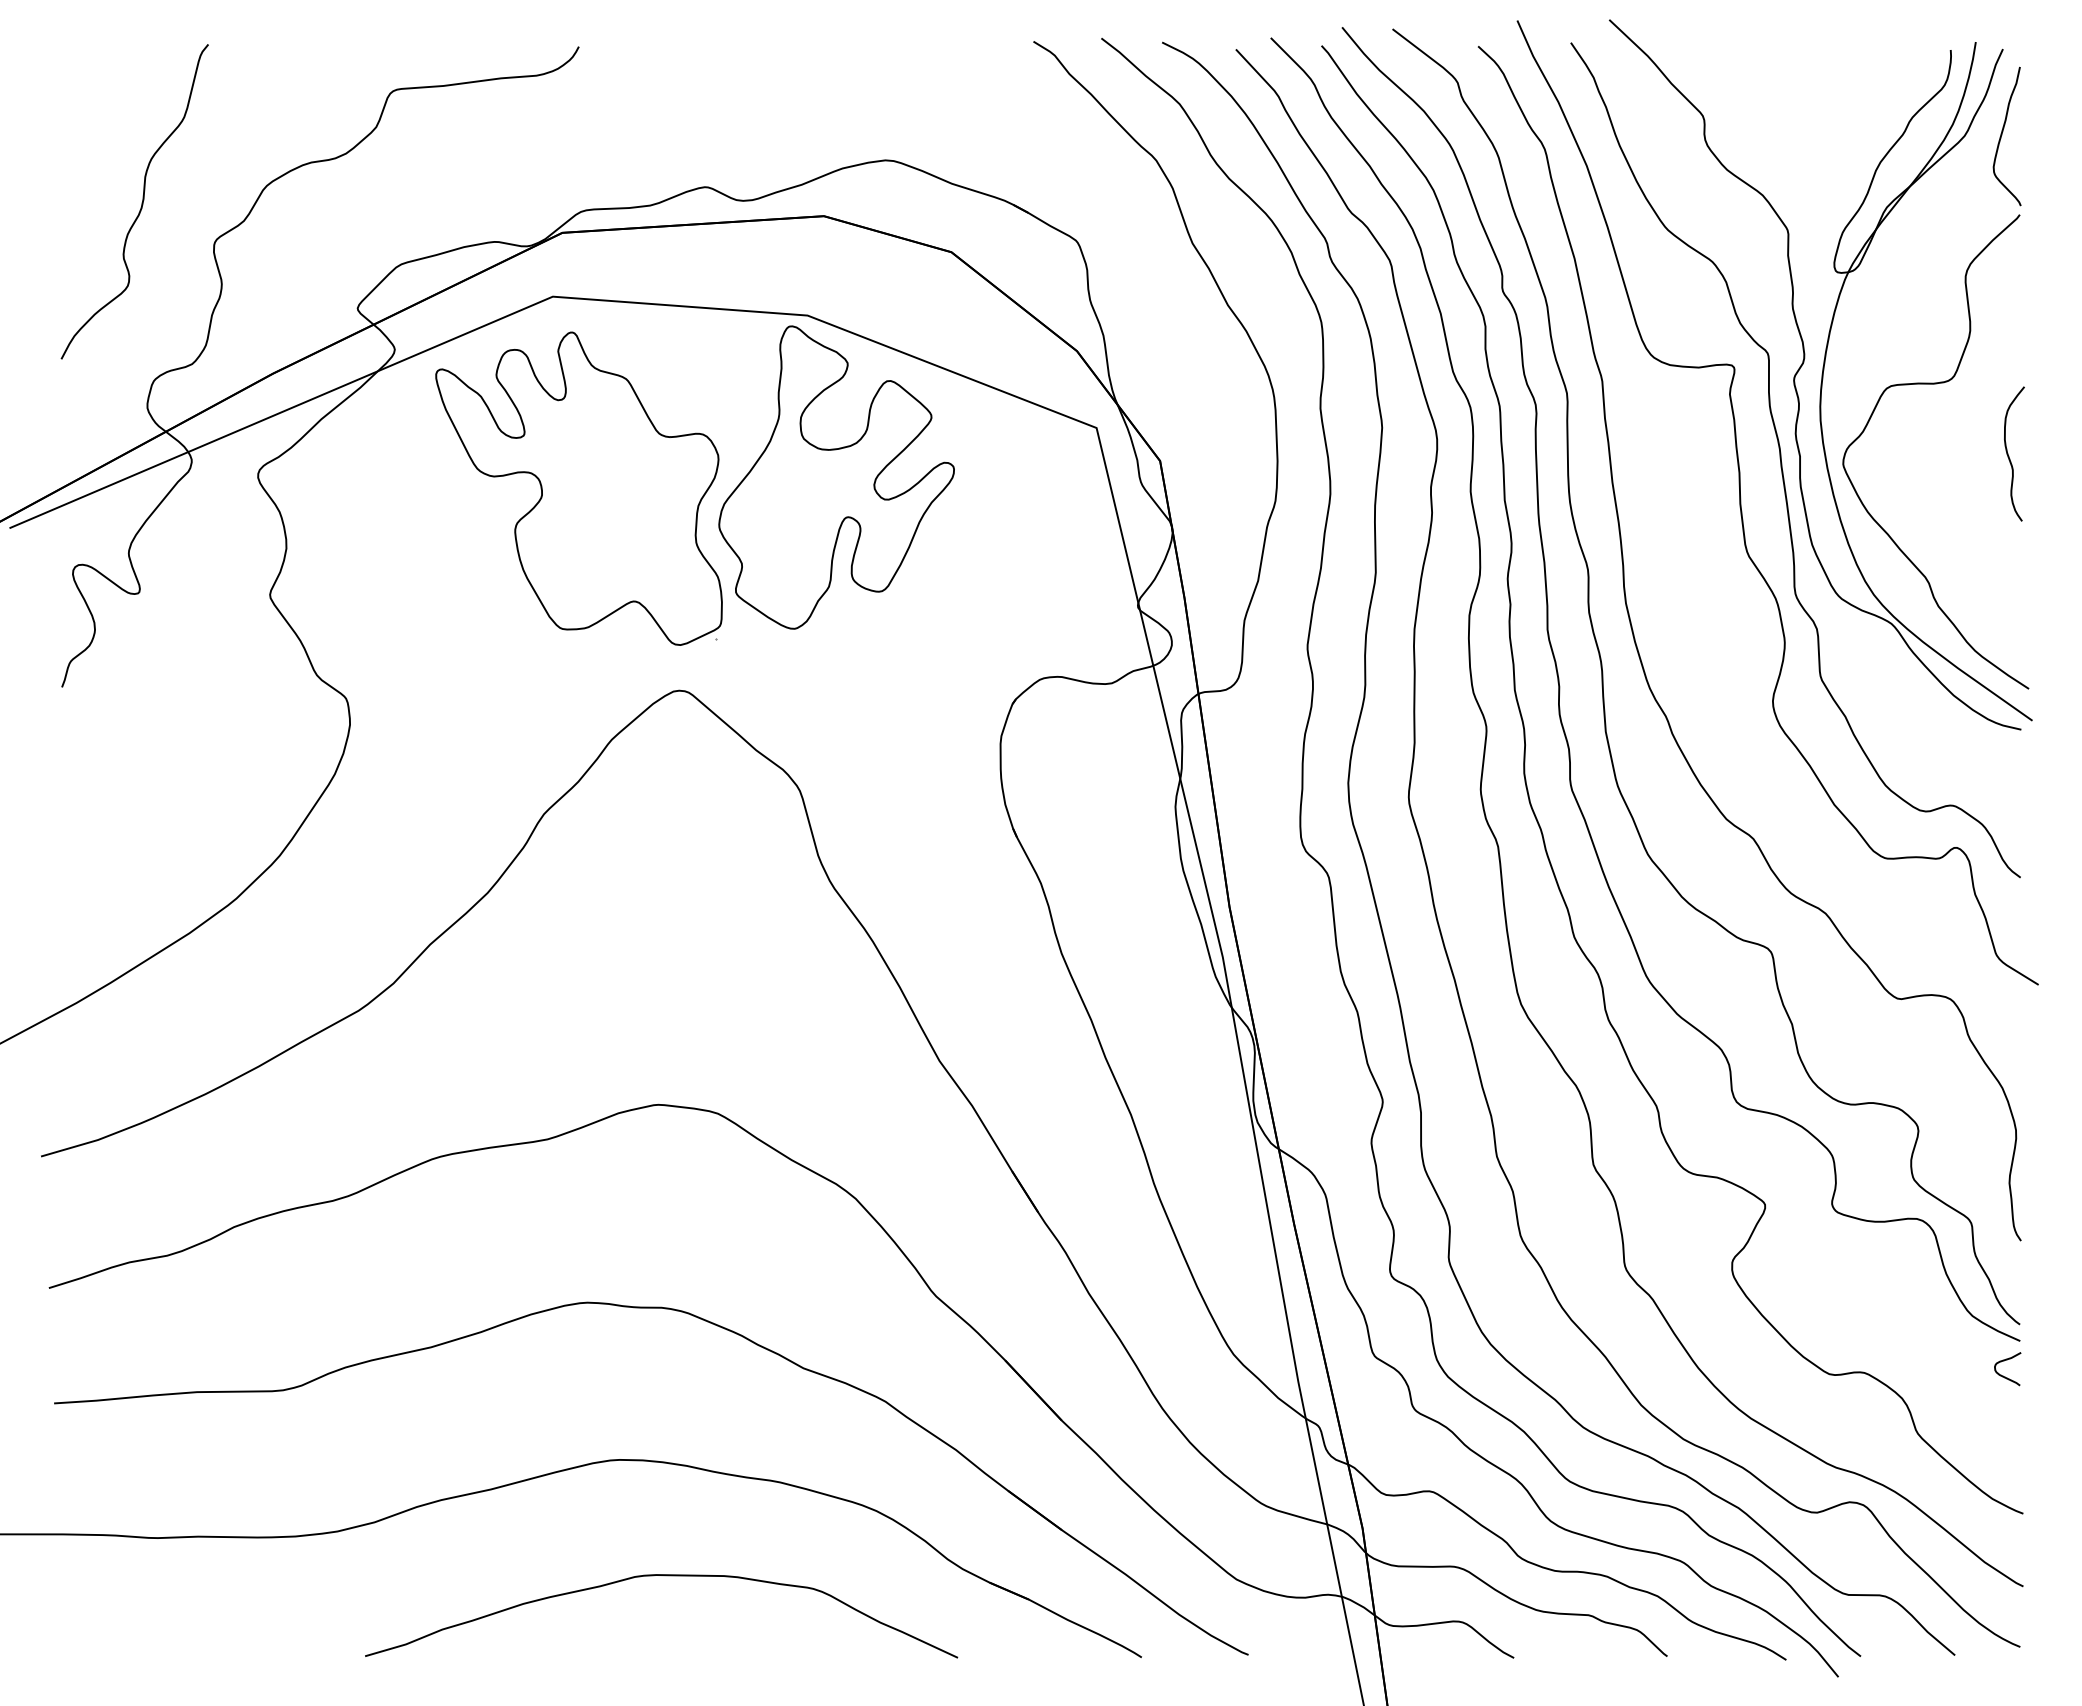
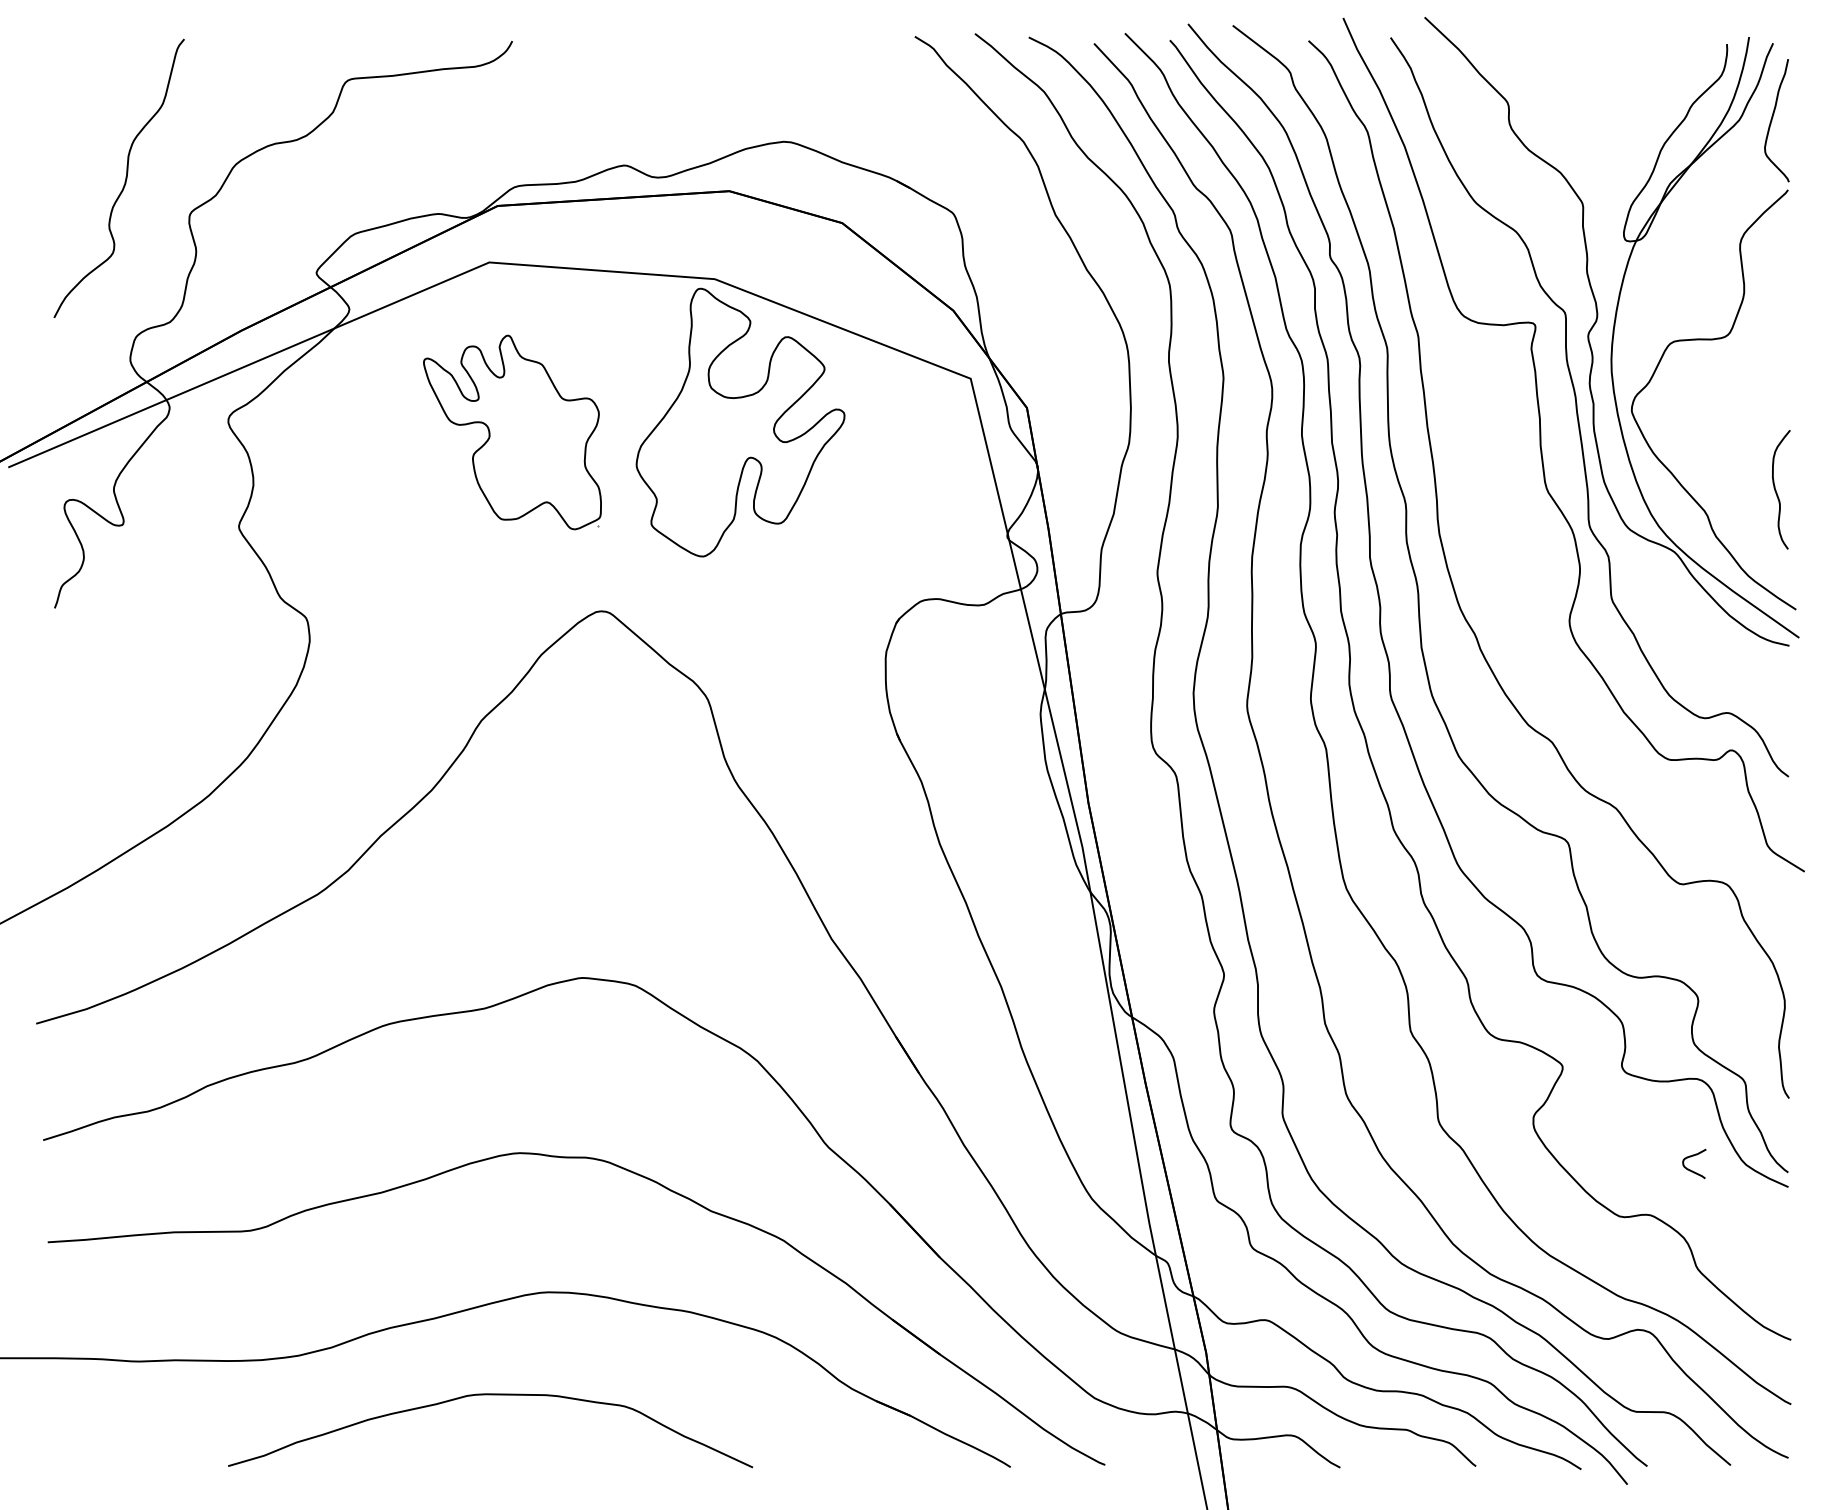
curve: (2010, 457) -> (1777, 492), moved
part: (579, 488) -> (512, 432), size x0.7
curve: (2007, 1360) -> (1694, 1156), moved
curve: (661, 1576) -> (490, 1395), moved

